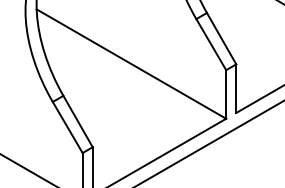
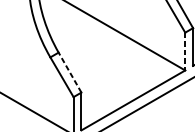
line: (226, 94) -> (185, 51), solid -> dashed
line: (78, 121) -> (70, 72), solid -> dashed

